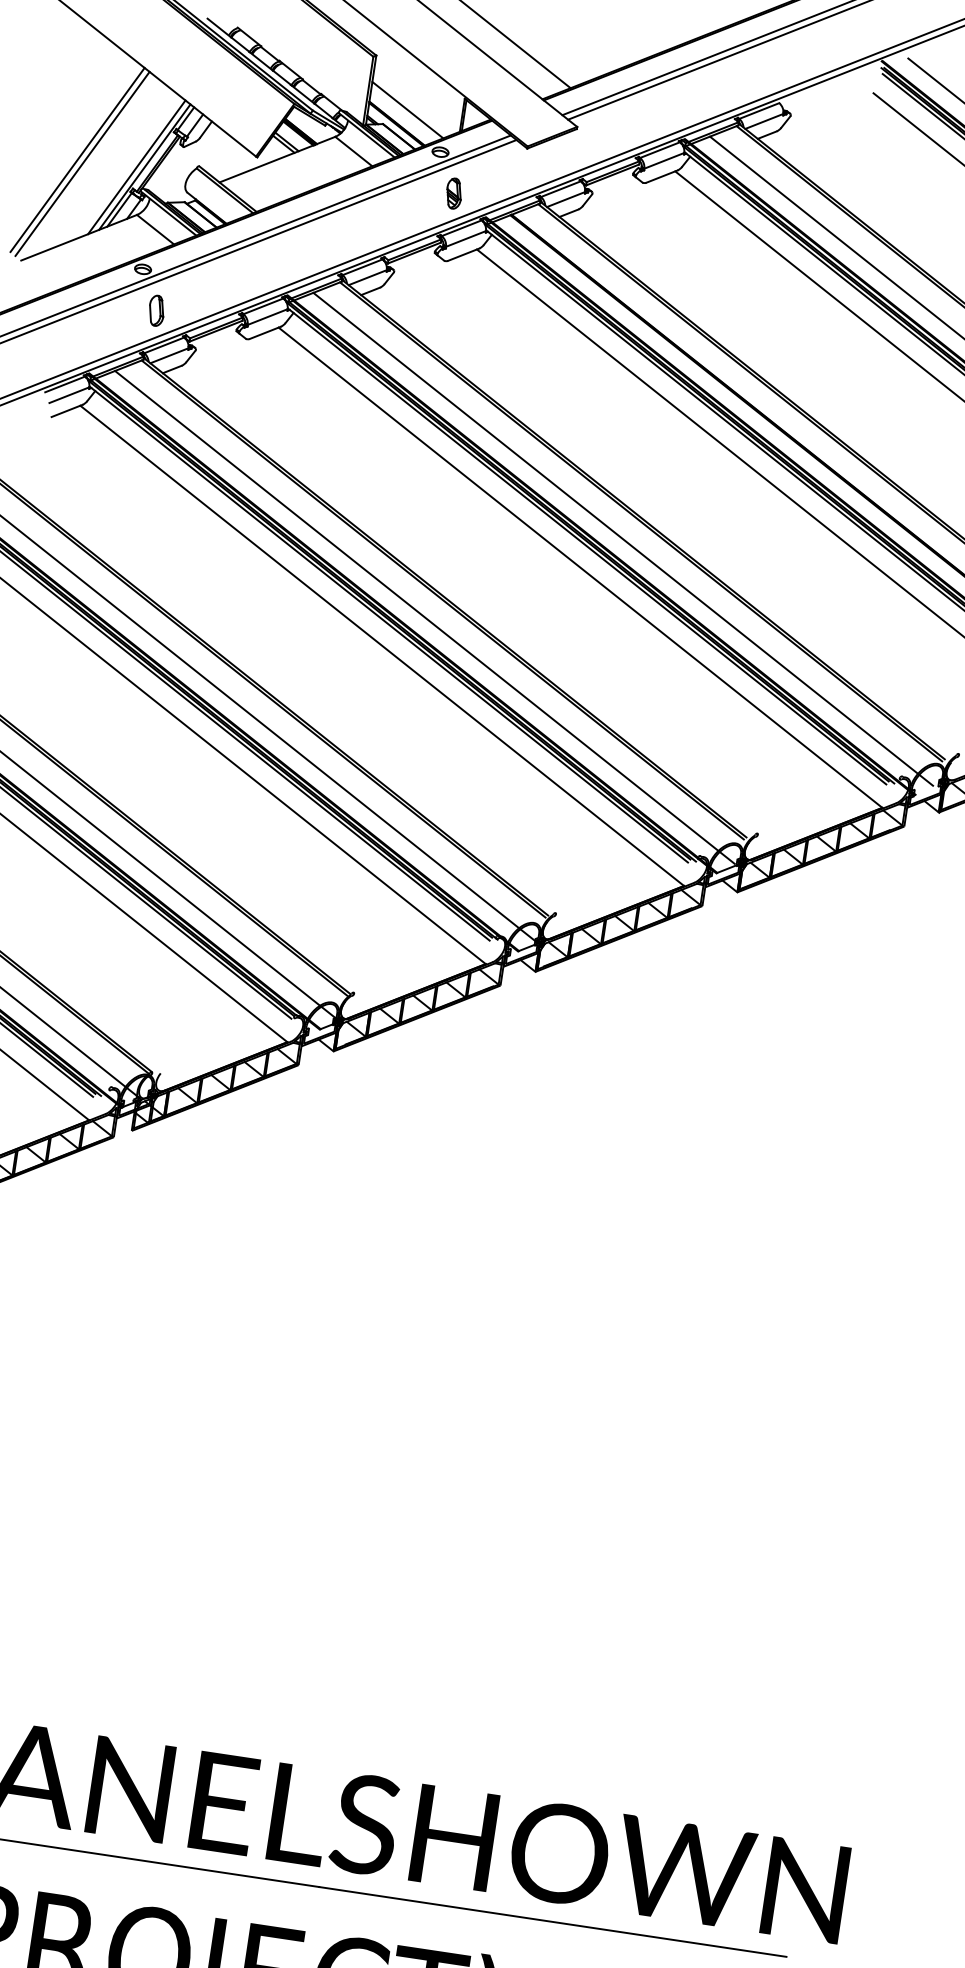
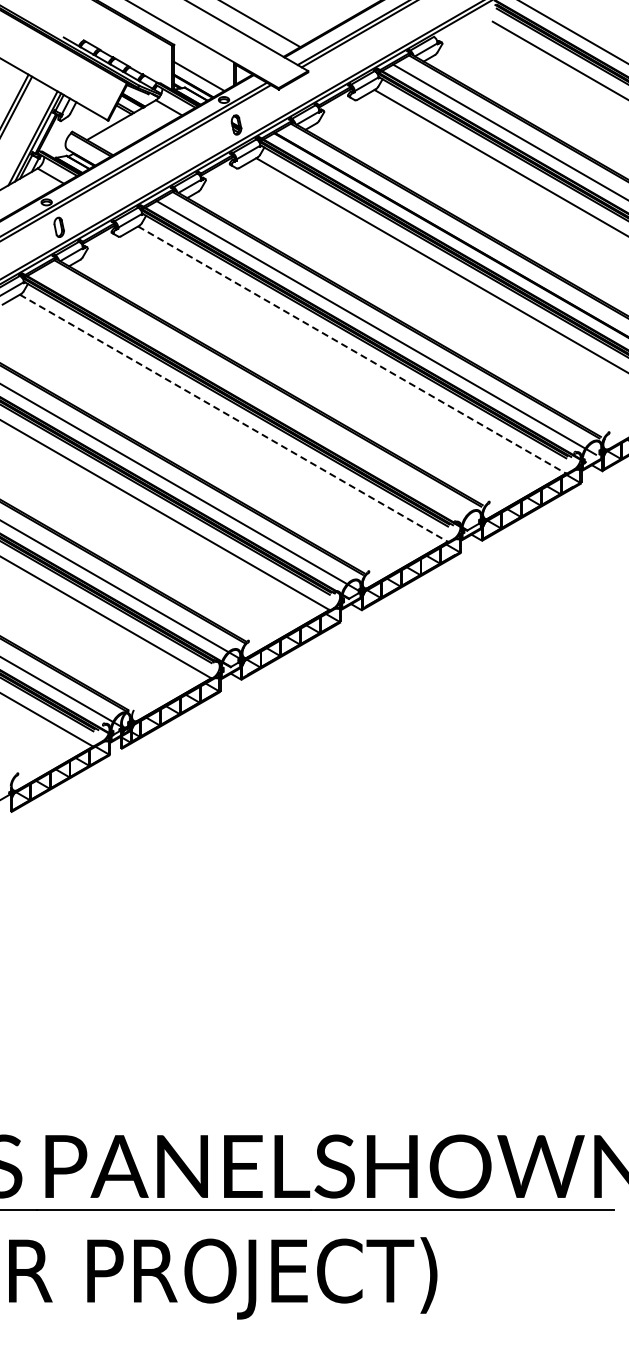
line: (581, 568) -> (352, 350), solid -> dashed
line: (423, 617) -> (257, 396), removed
line: (383, 646) -> (234, 418), solid -> dashed

